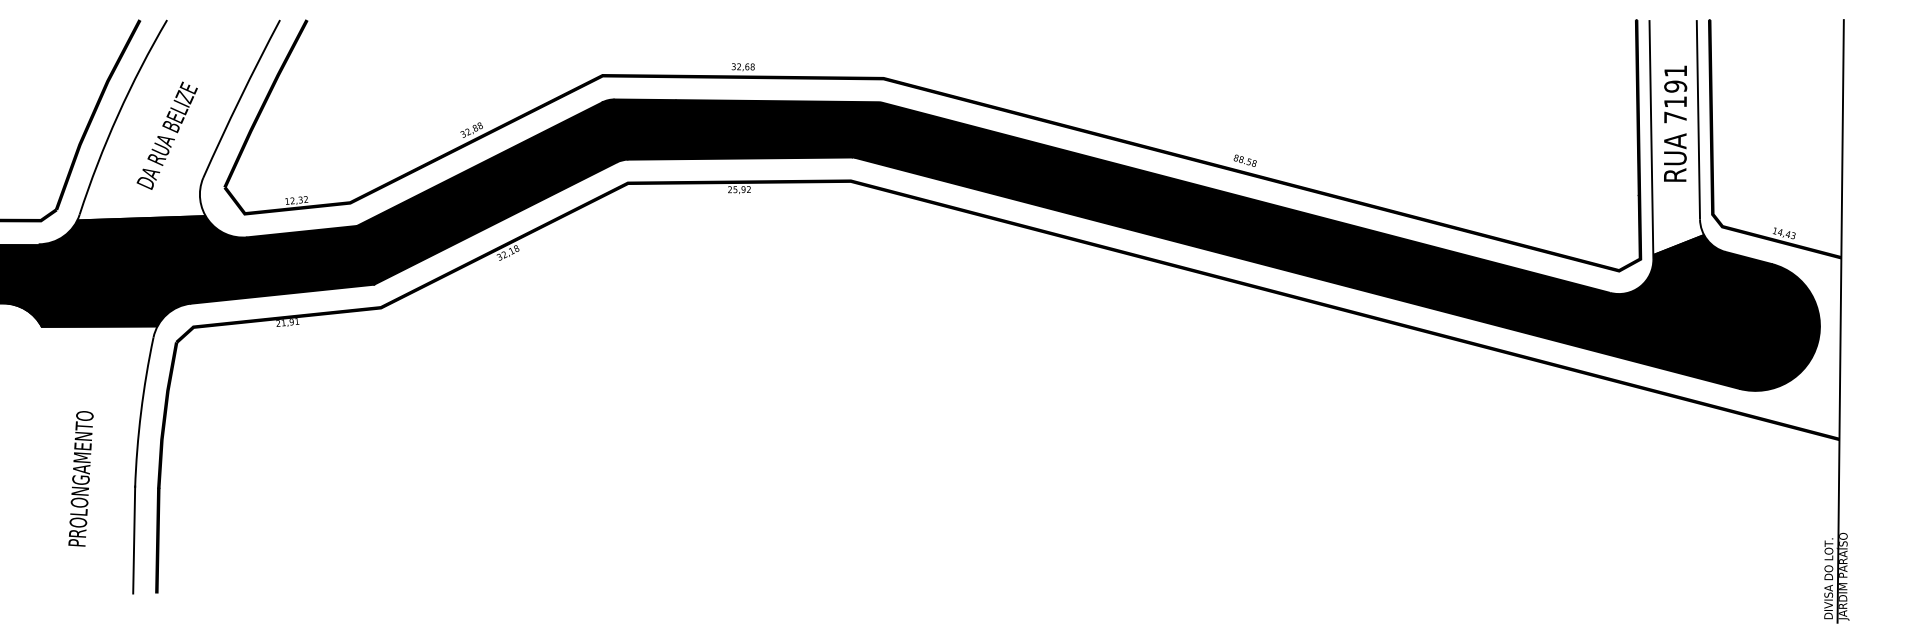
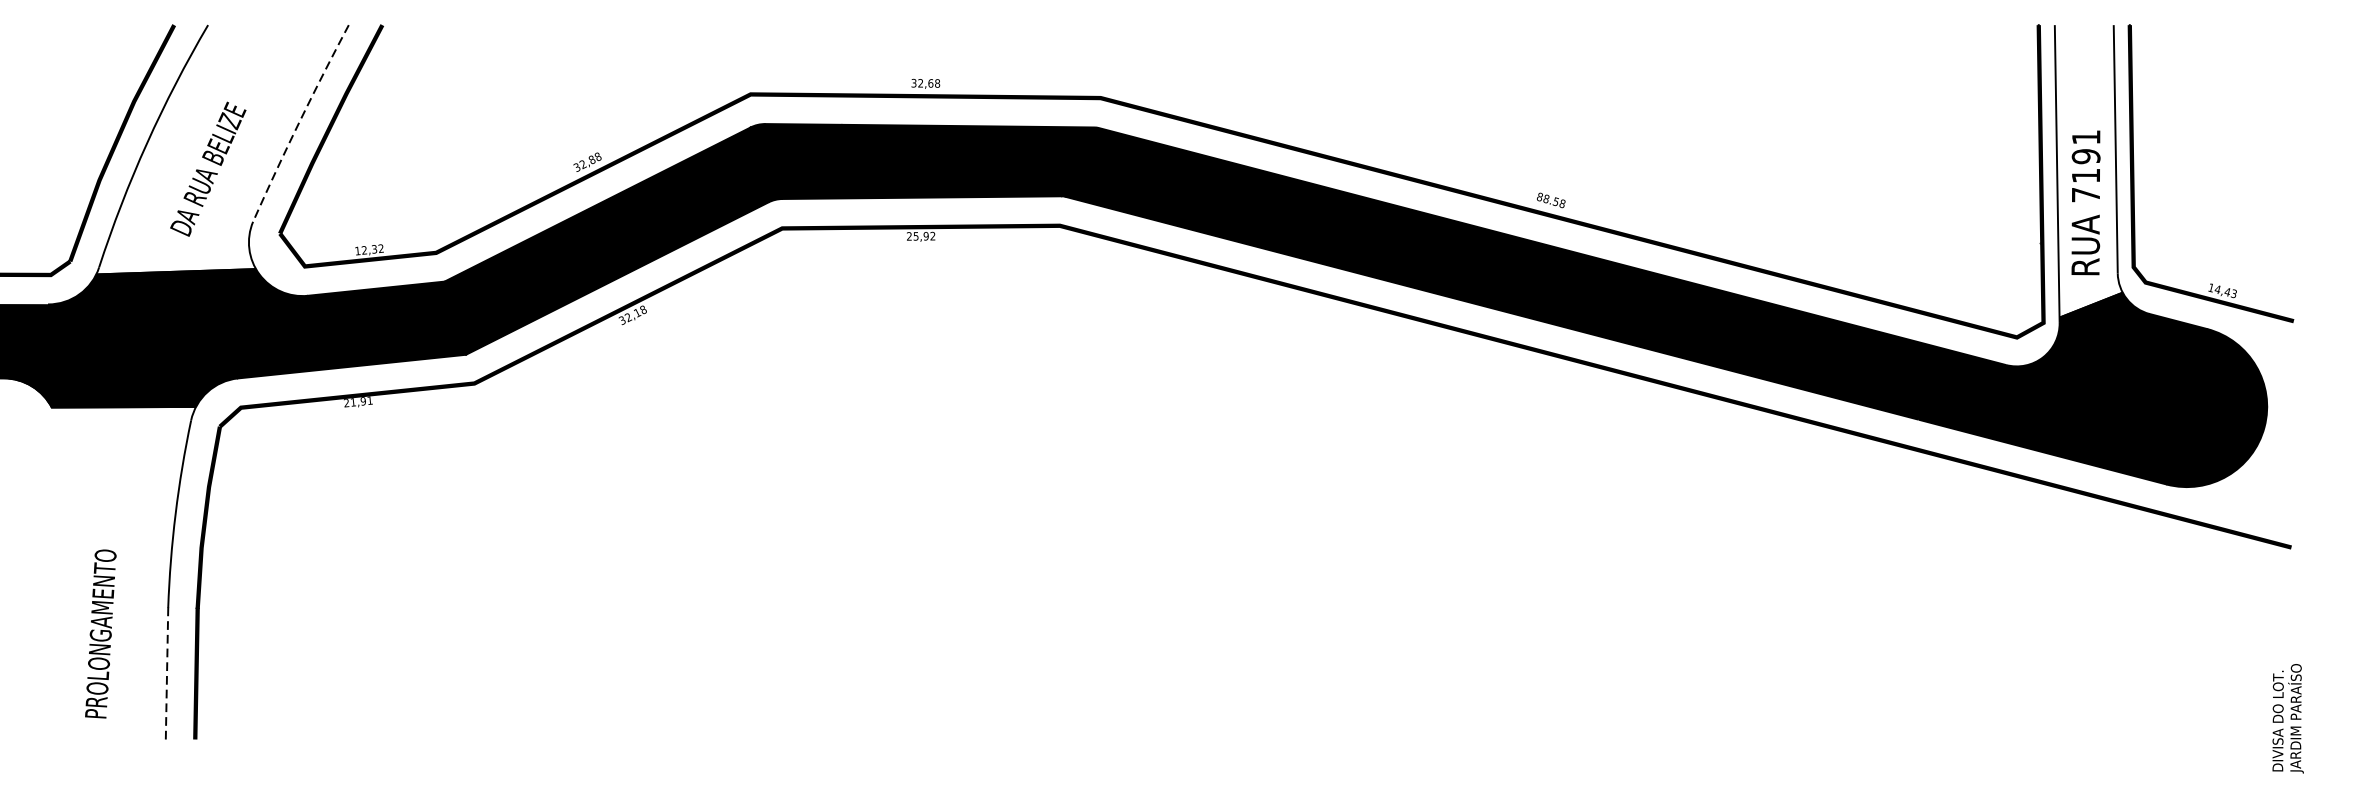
arc: (240, 98) -> (299, 122), solid -> dashed
text: (1675, 123) -> (2085, 202), moved
line: (1840, 321) -> (2292, 400), removed
text: (80, 478) -> (100, 633), moved
line: (134, 540) -> (167, 673), solid -> dashed

